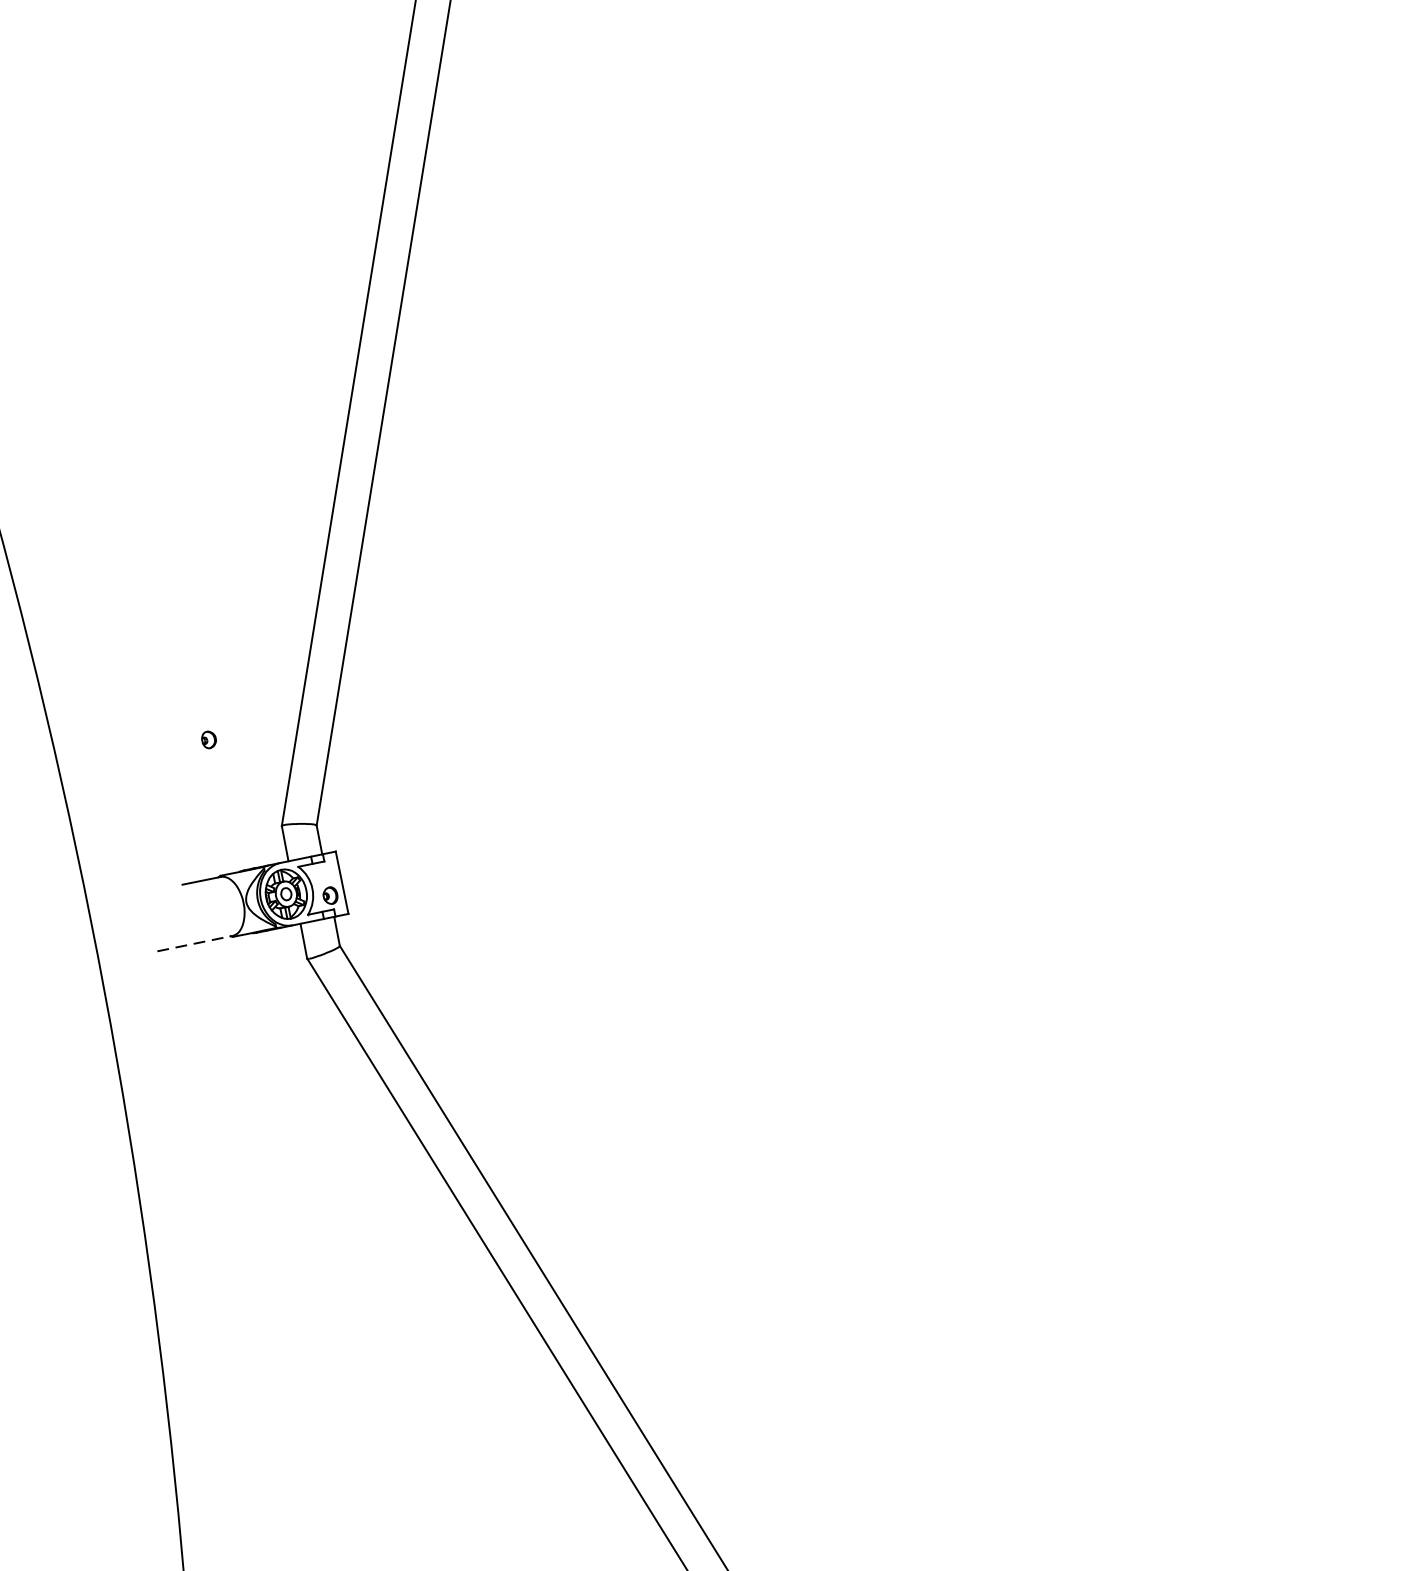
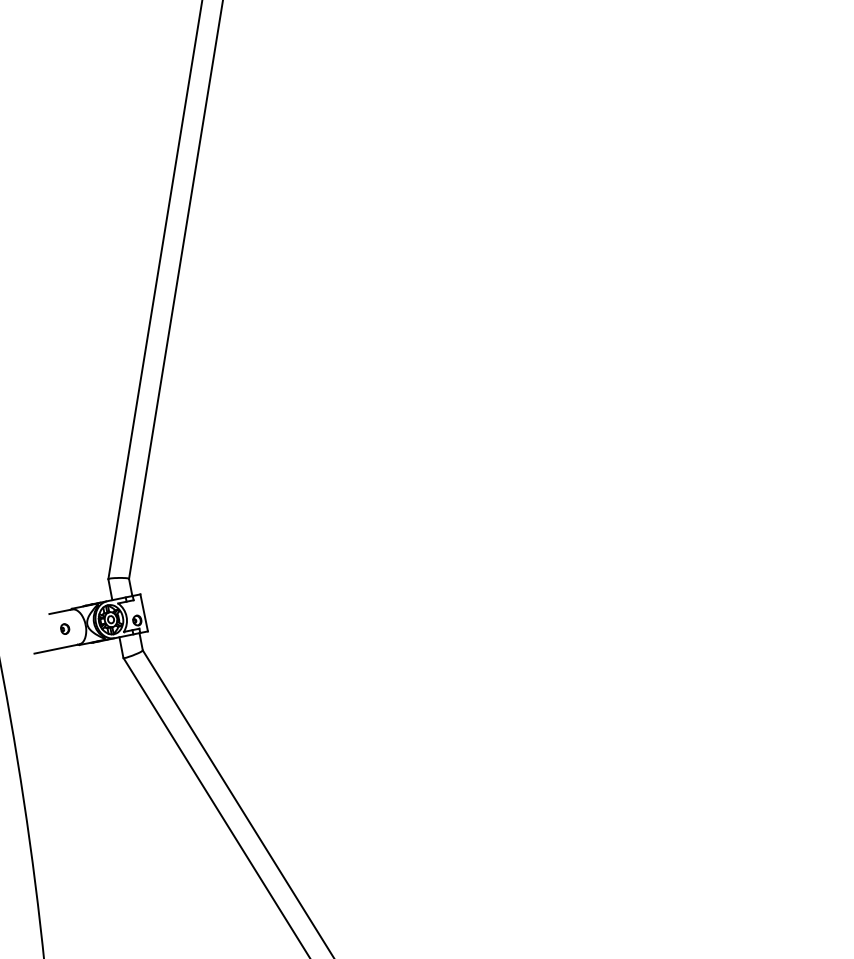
part: (209, 738) -> (65, 628), moved
line: (194, 944) -> (56, 649), dashed -> solid

